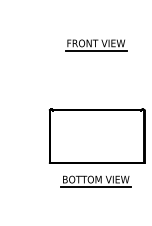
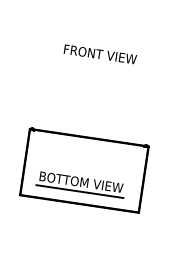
line: (95, 50) -> (98, 63), removed
part: (95, 181) -> (80, 184), moved

